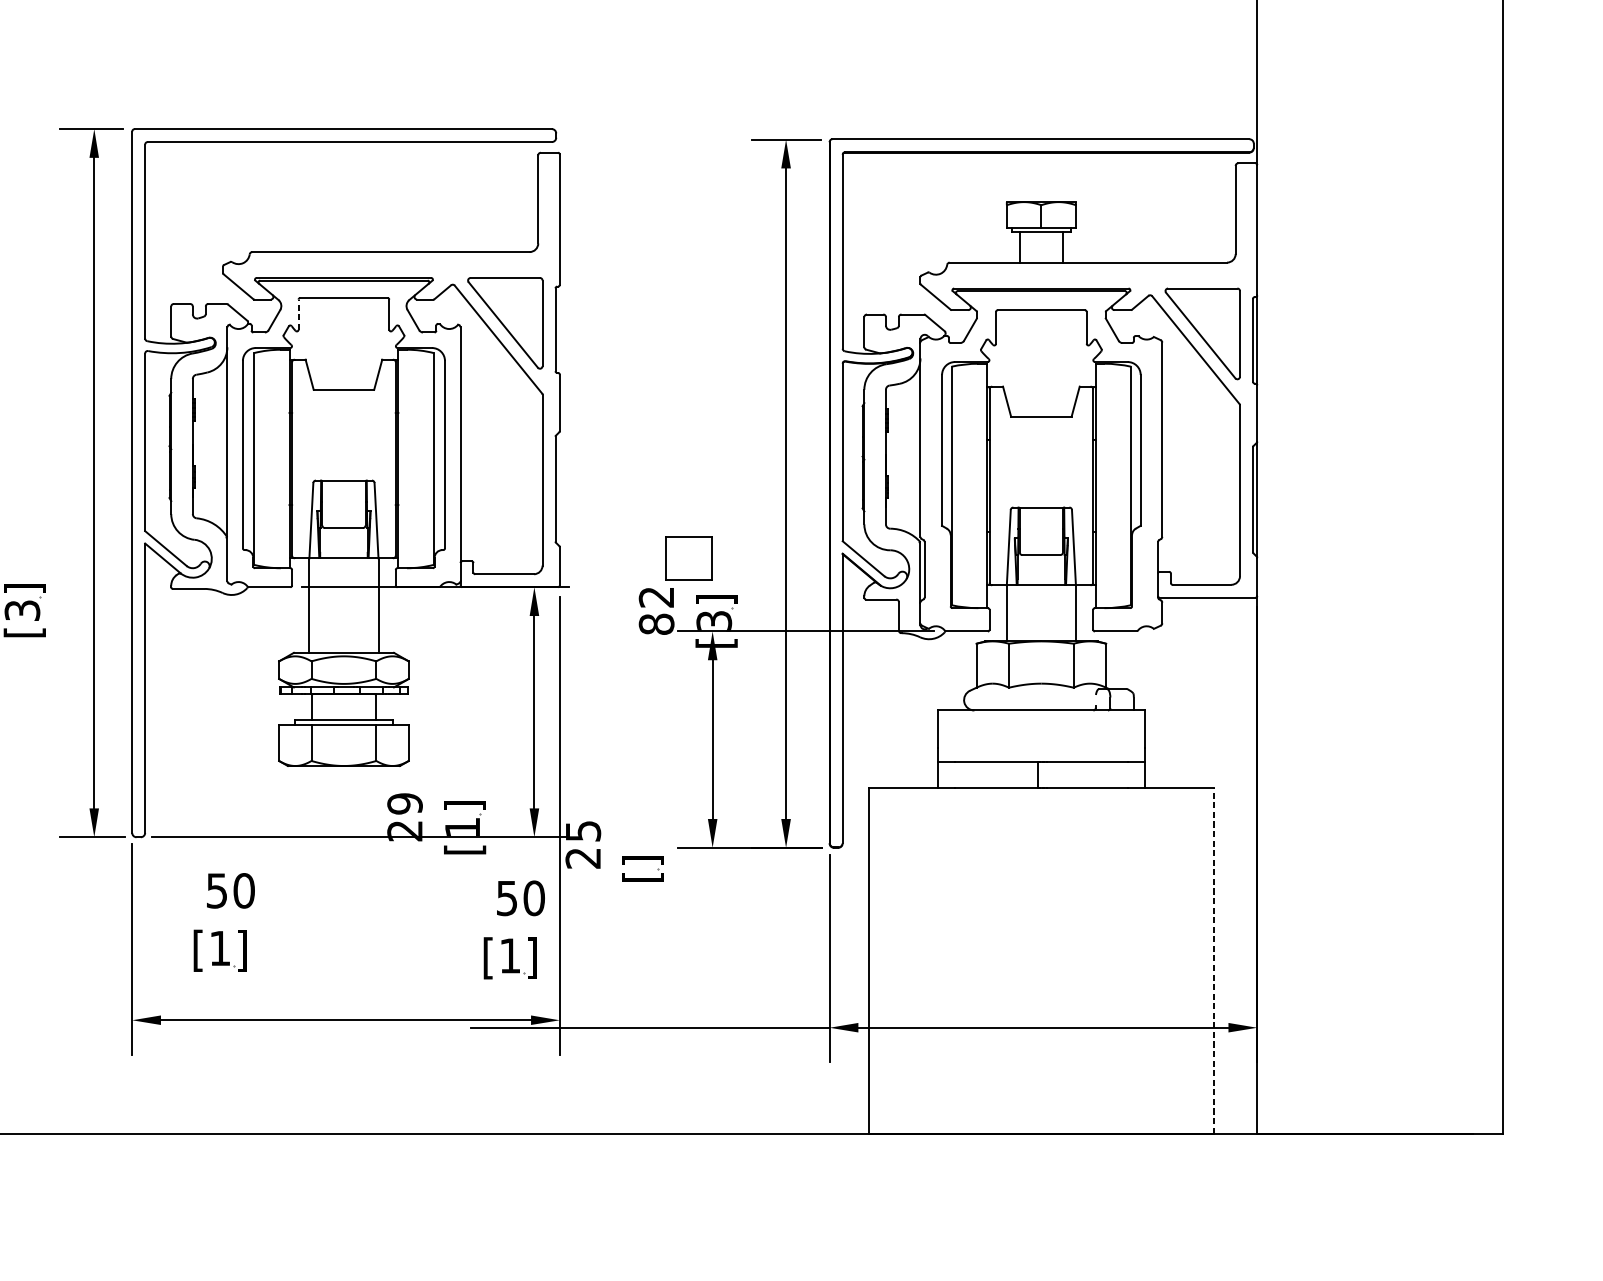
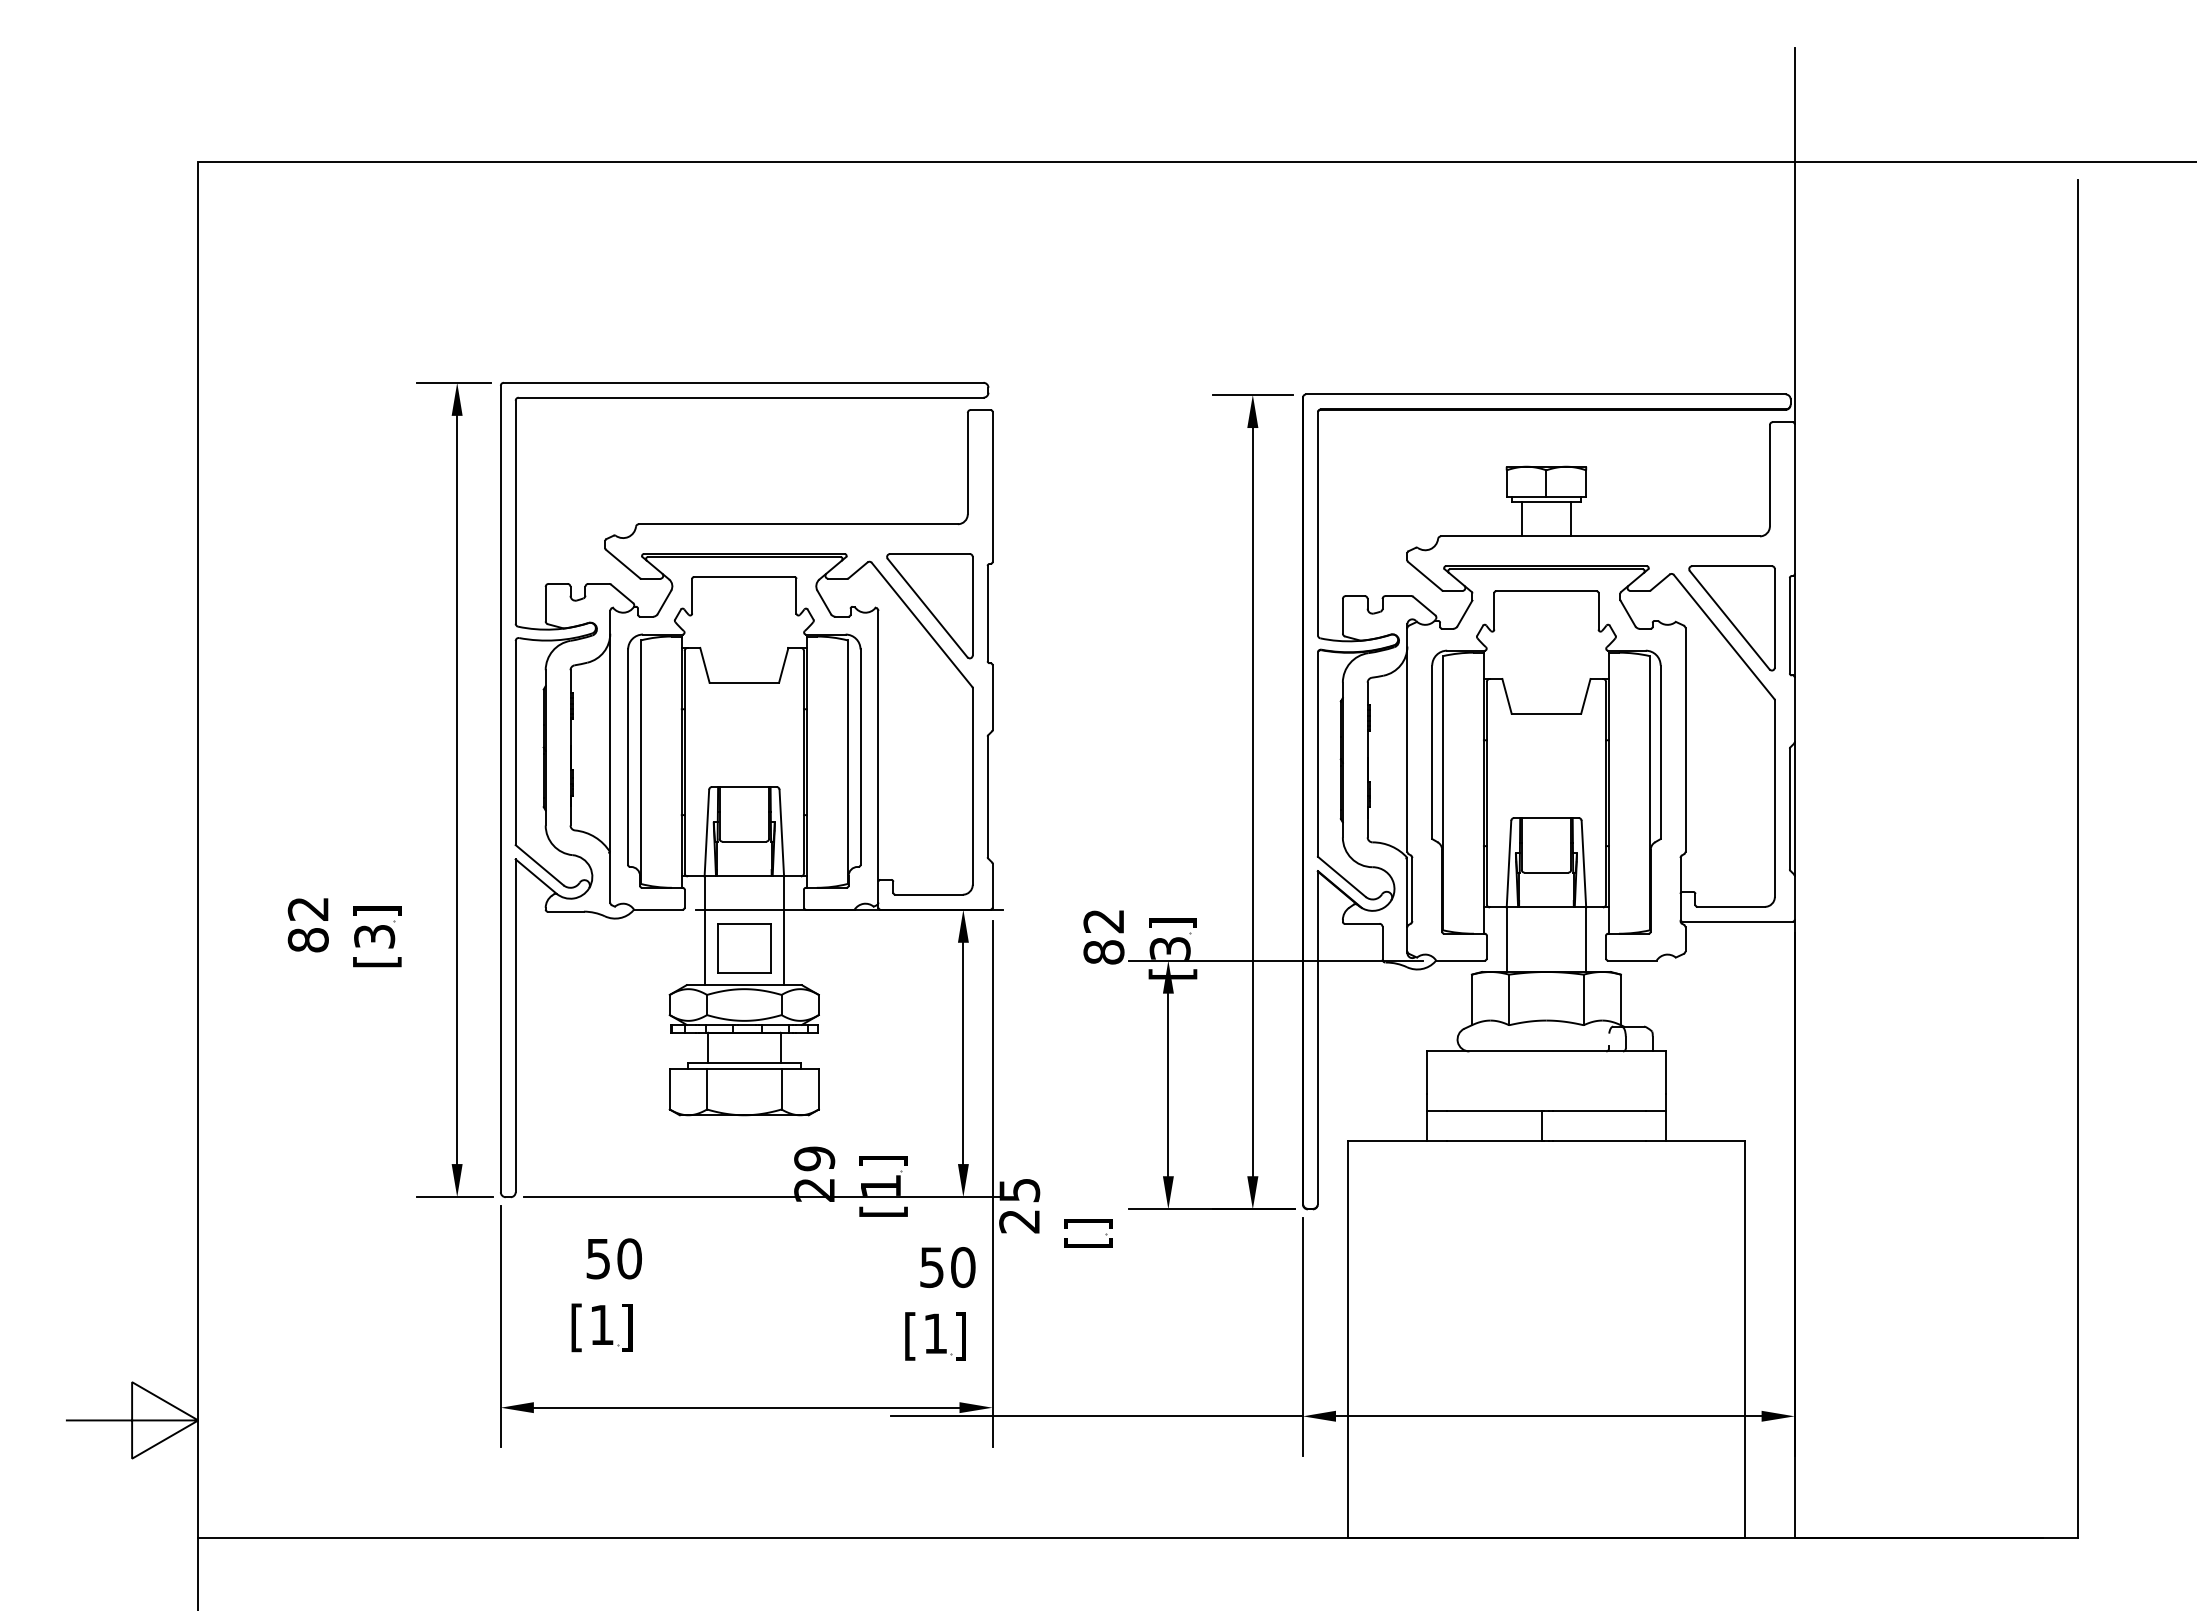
line: (298, 314) -> (692, 595), dashed -> solid
part: (689, 558) -> (744, 948), moved
line: (1214, 960) -> (1745, 1339), dashed -> solid

